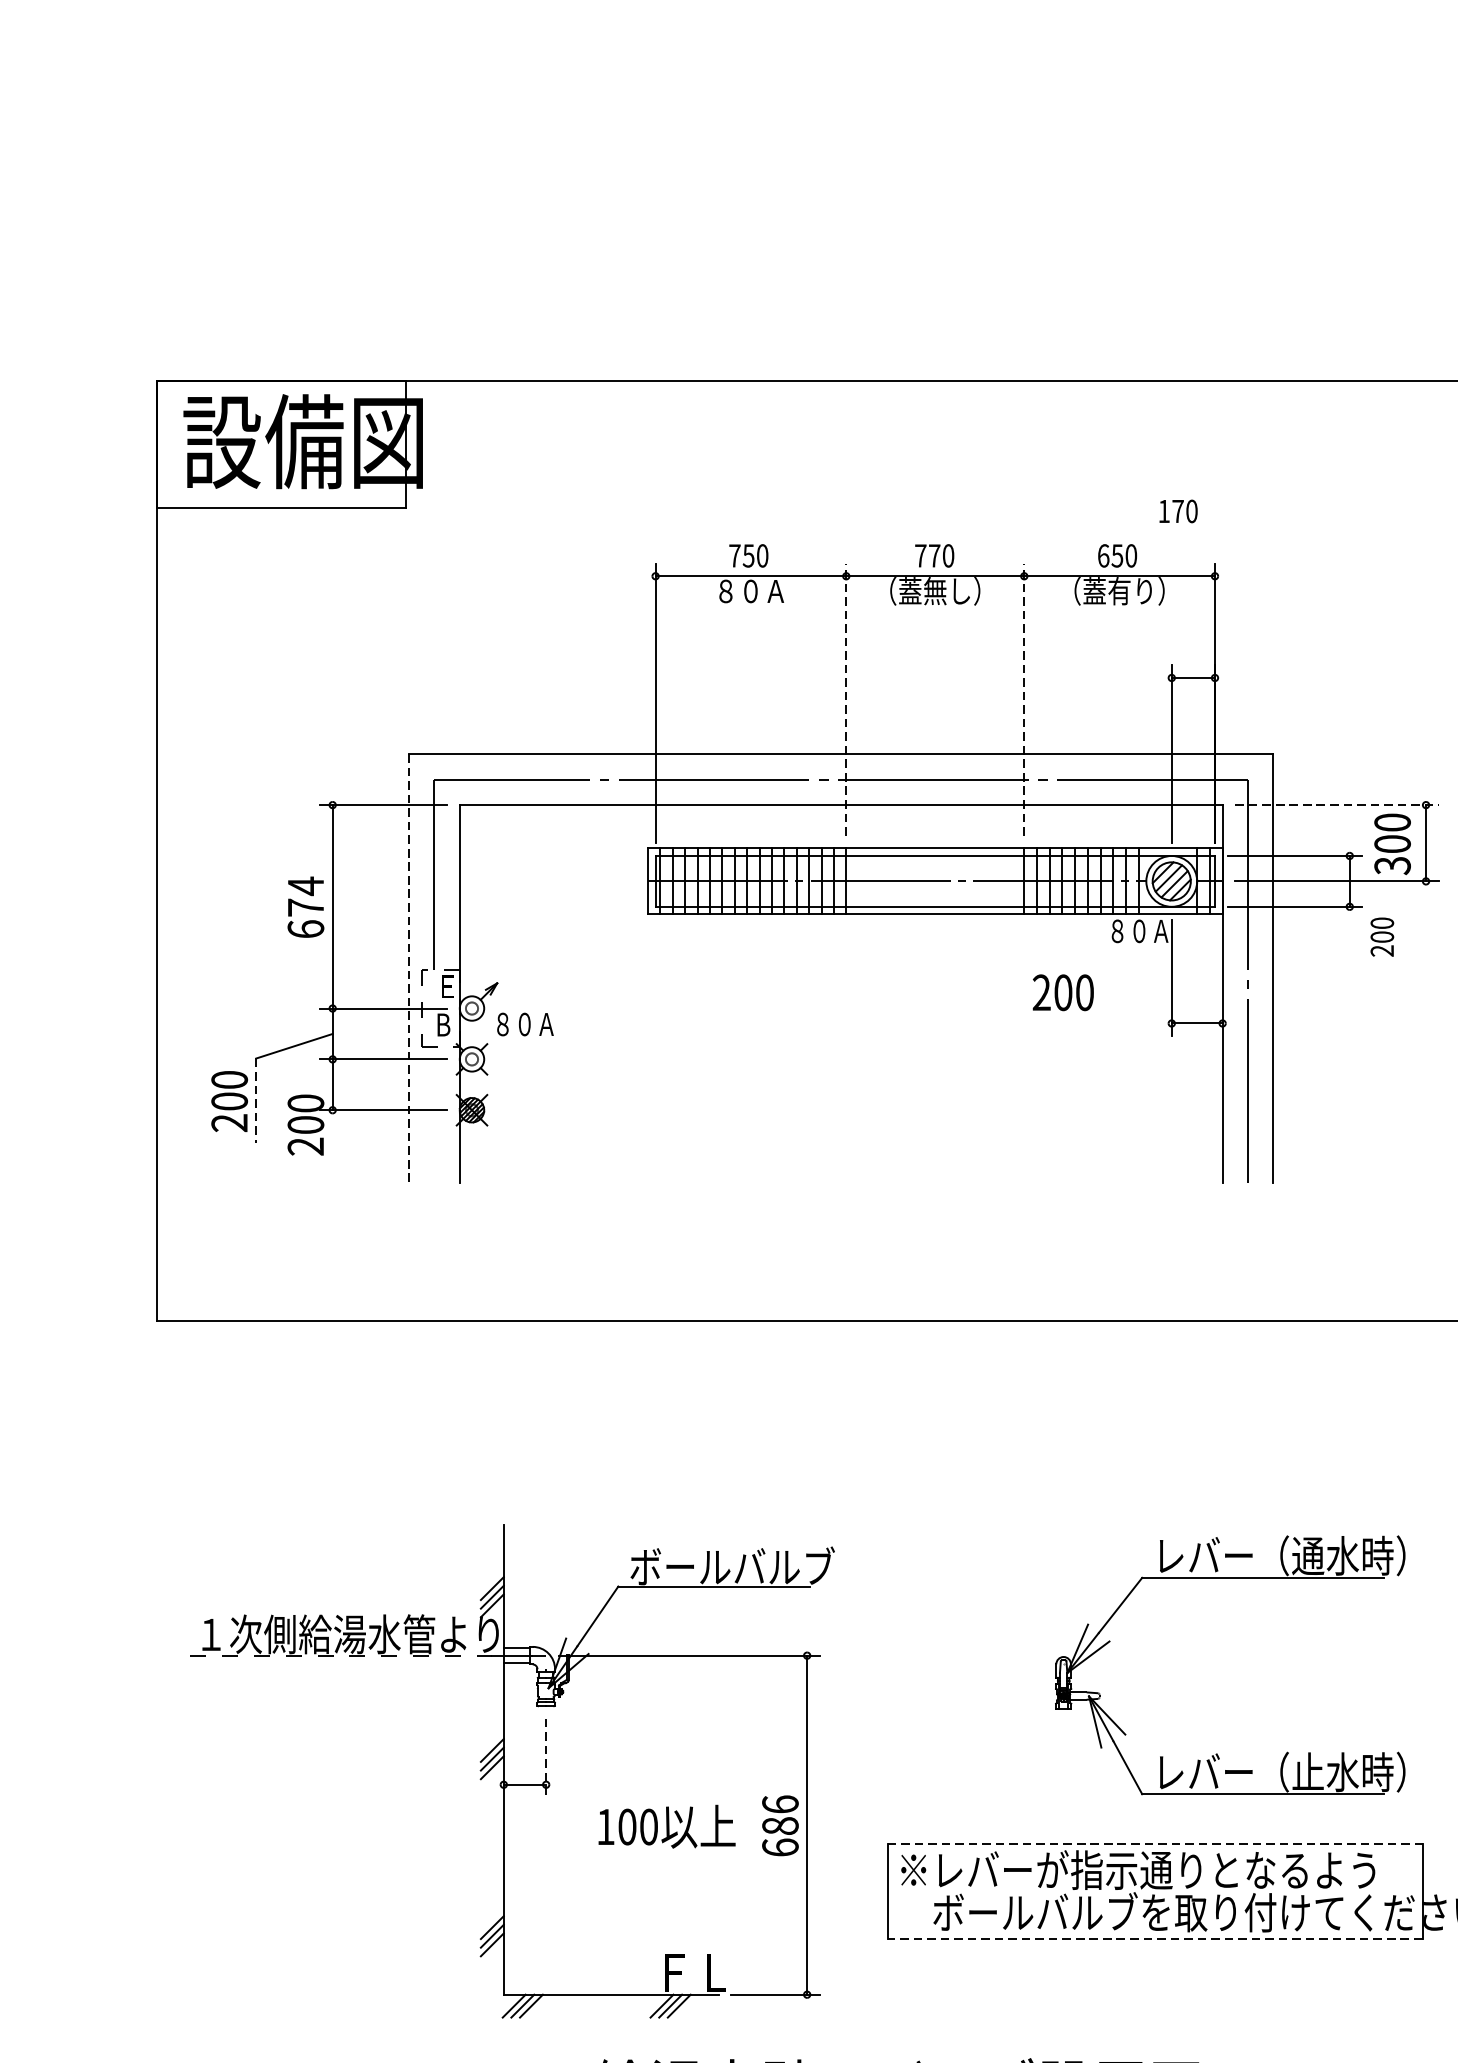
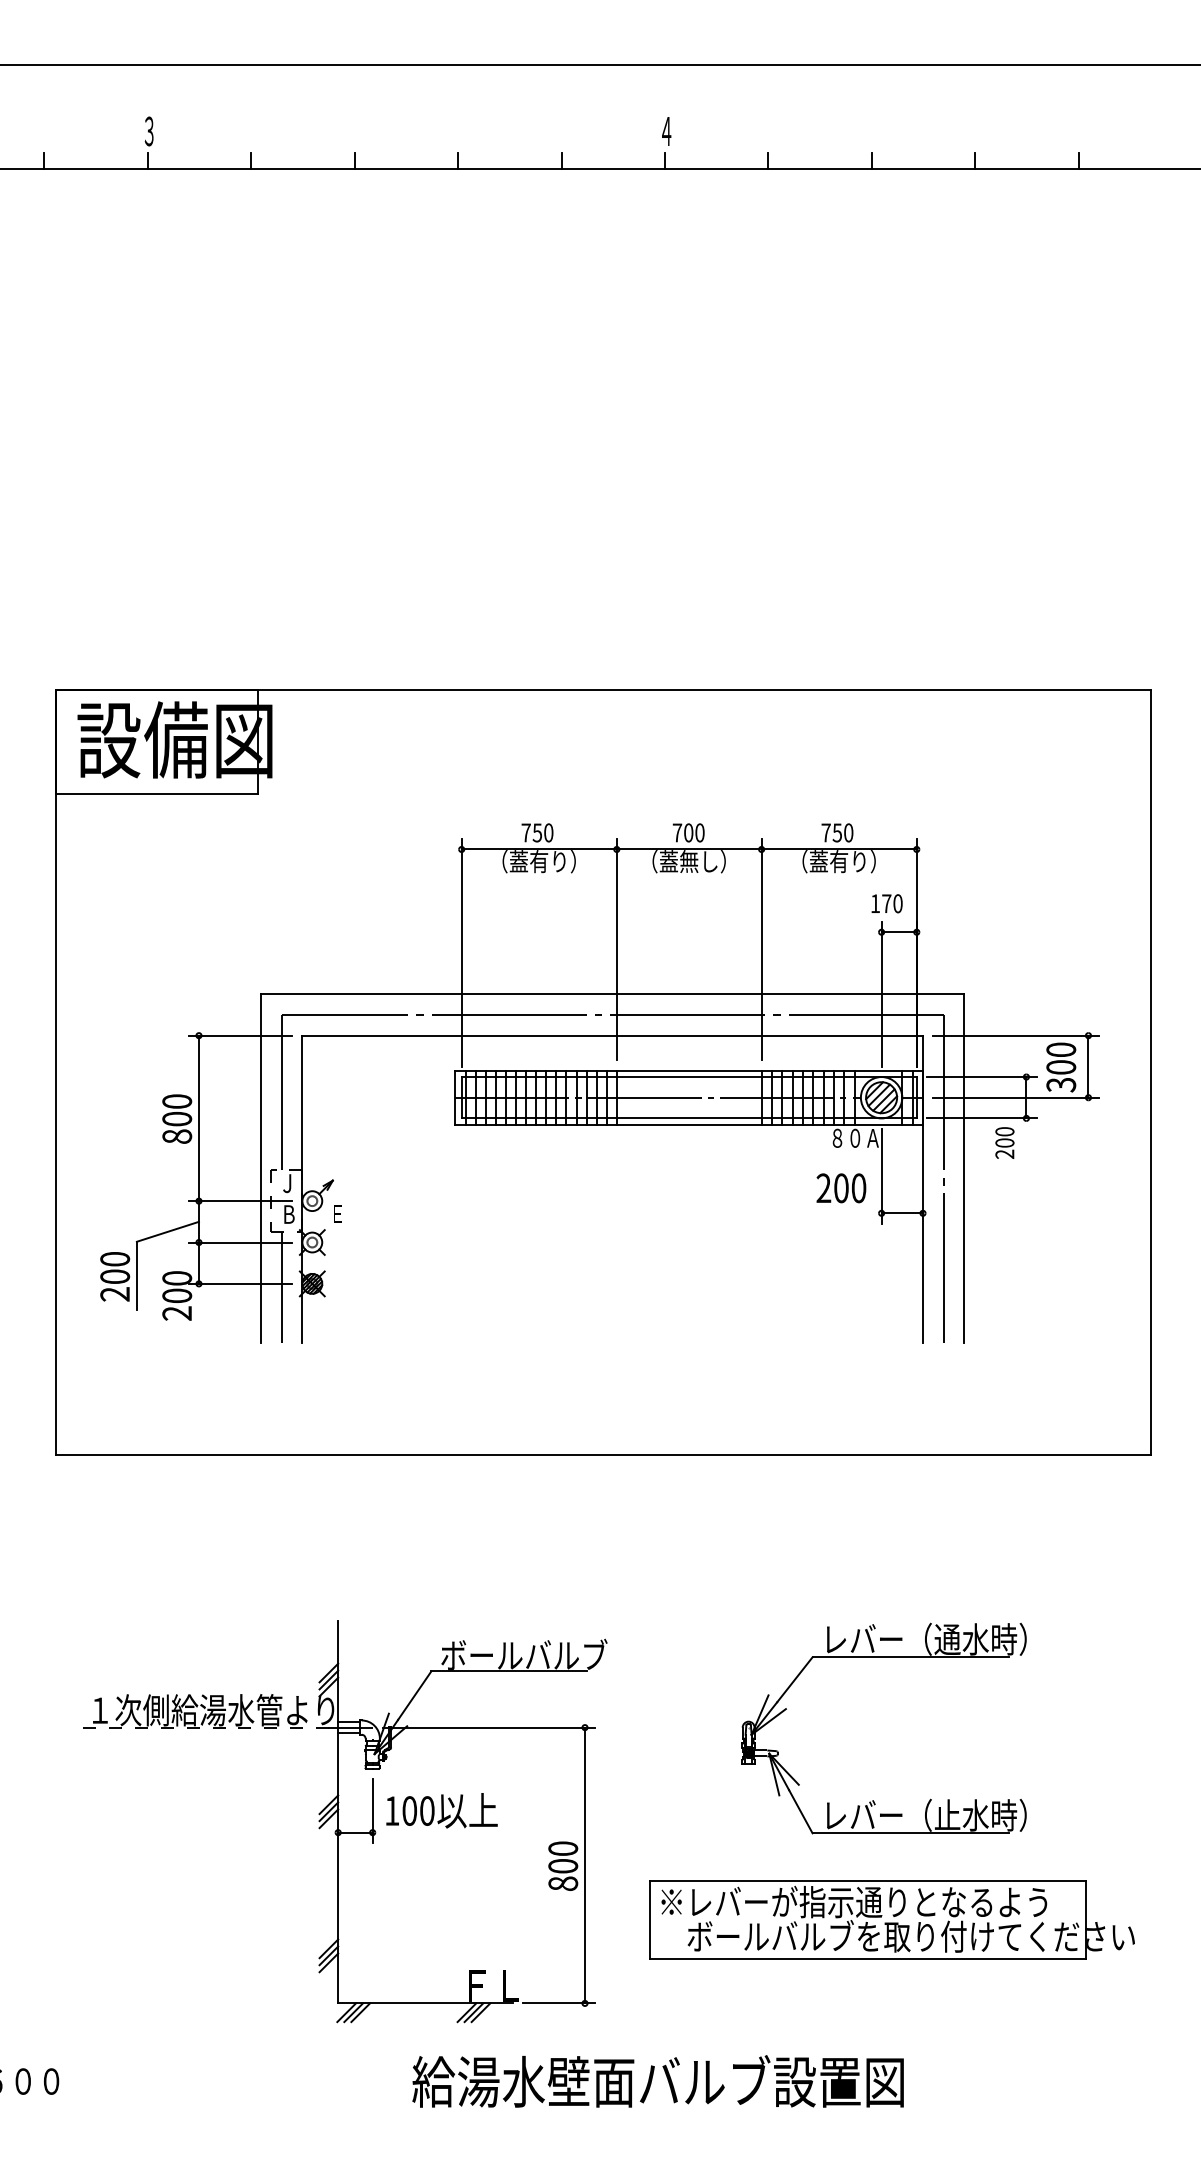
text: (1177, 511) -> (886, 903), moved
text: (934, 555) -> (688, 832), 770 -> 700
text: (1102, 555) -> (825, 832), 650 -> 750
text: (750, 591) -> (538, 861), ８０Ａ -> （蓋有り）
line: (845, 699) -> (616, 949), dashed -> solid
line: (1024, 699) -> (761, 949), dashed -> solid
line: (1337, 804) -> (1016, 1035), dashed -> solid
text: (306, 906) -> (177, 1118), 674 -> 800
text: (1381, 936) -> (1004, 1142), moved
line: (409, 969) -> (261, 1169), dashed -> solid
text: (445, 986) -> (290, 1183), Ｅ -> J
text: (1063, 992) -> (841, 1188), moved
text: (525, 1023) -> (355, 1213), ８０Ａ -> Ｅ
line: (255, 1101) -> (136, 1276), dashed -> solid
line: (434, 1114) -> (281, 1287), added
part: (1229, 1578) -> (883, 1657), moved
line: (545, 1758) -> (372, 1811), dashed -> solid
text: (780, 1825) -> (563, 1865), 686 -> 800
text: (666, 1826) -> (441, 1810), moved
line: (1155, 1843) -> (868, 1880), dashed -> solid
line: (1155, 1939) -> (868, 1958), dashed -> solid

